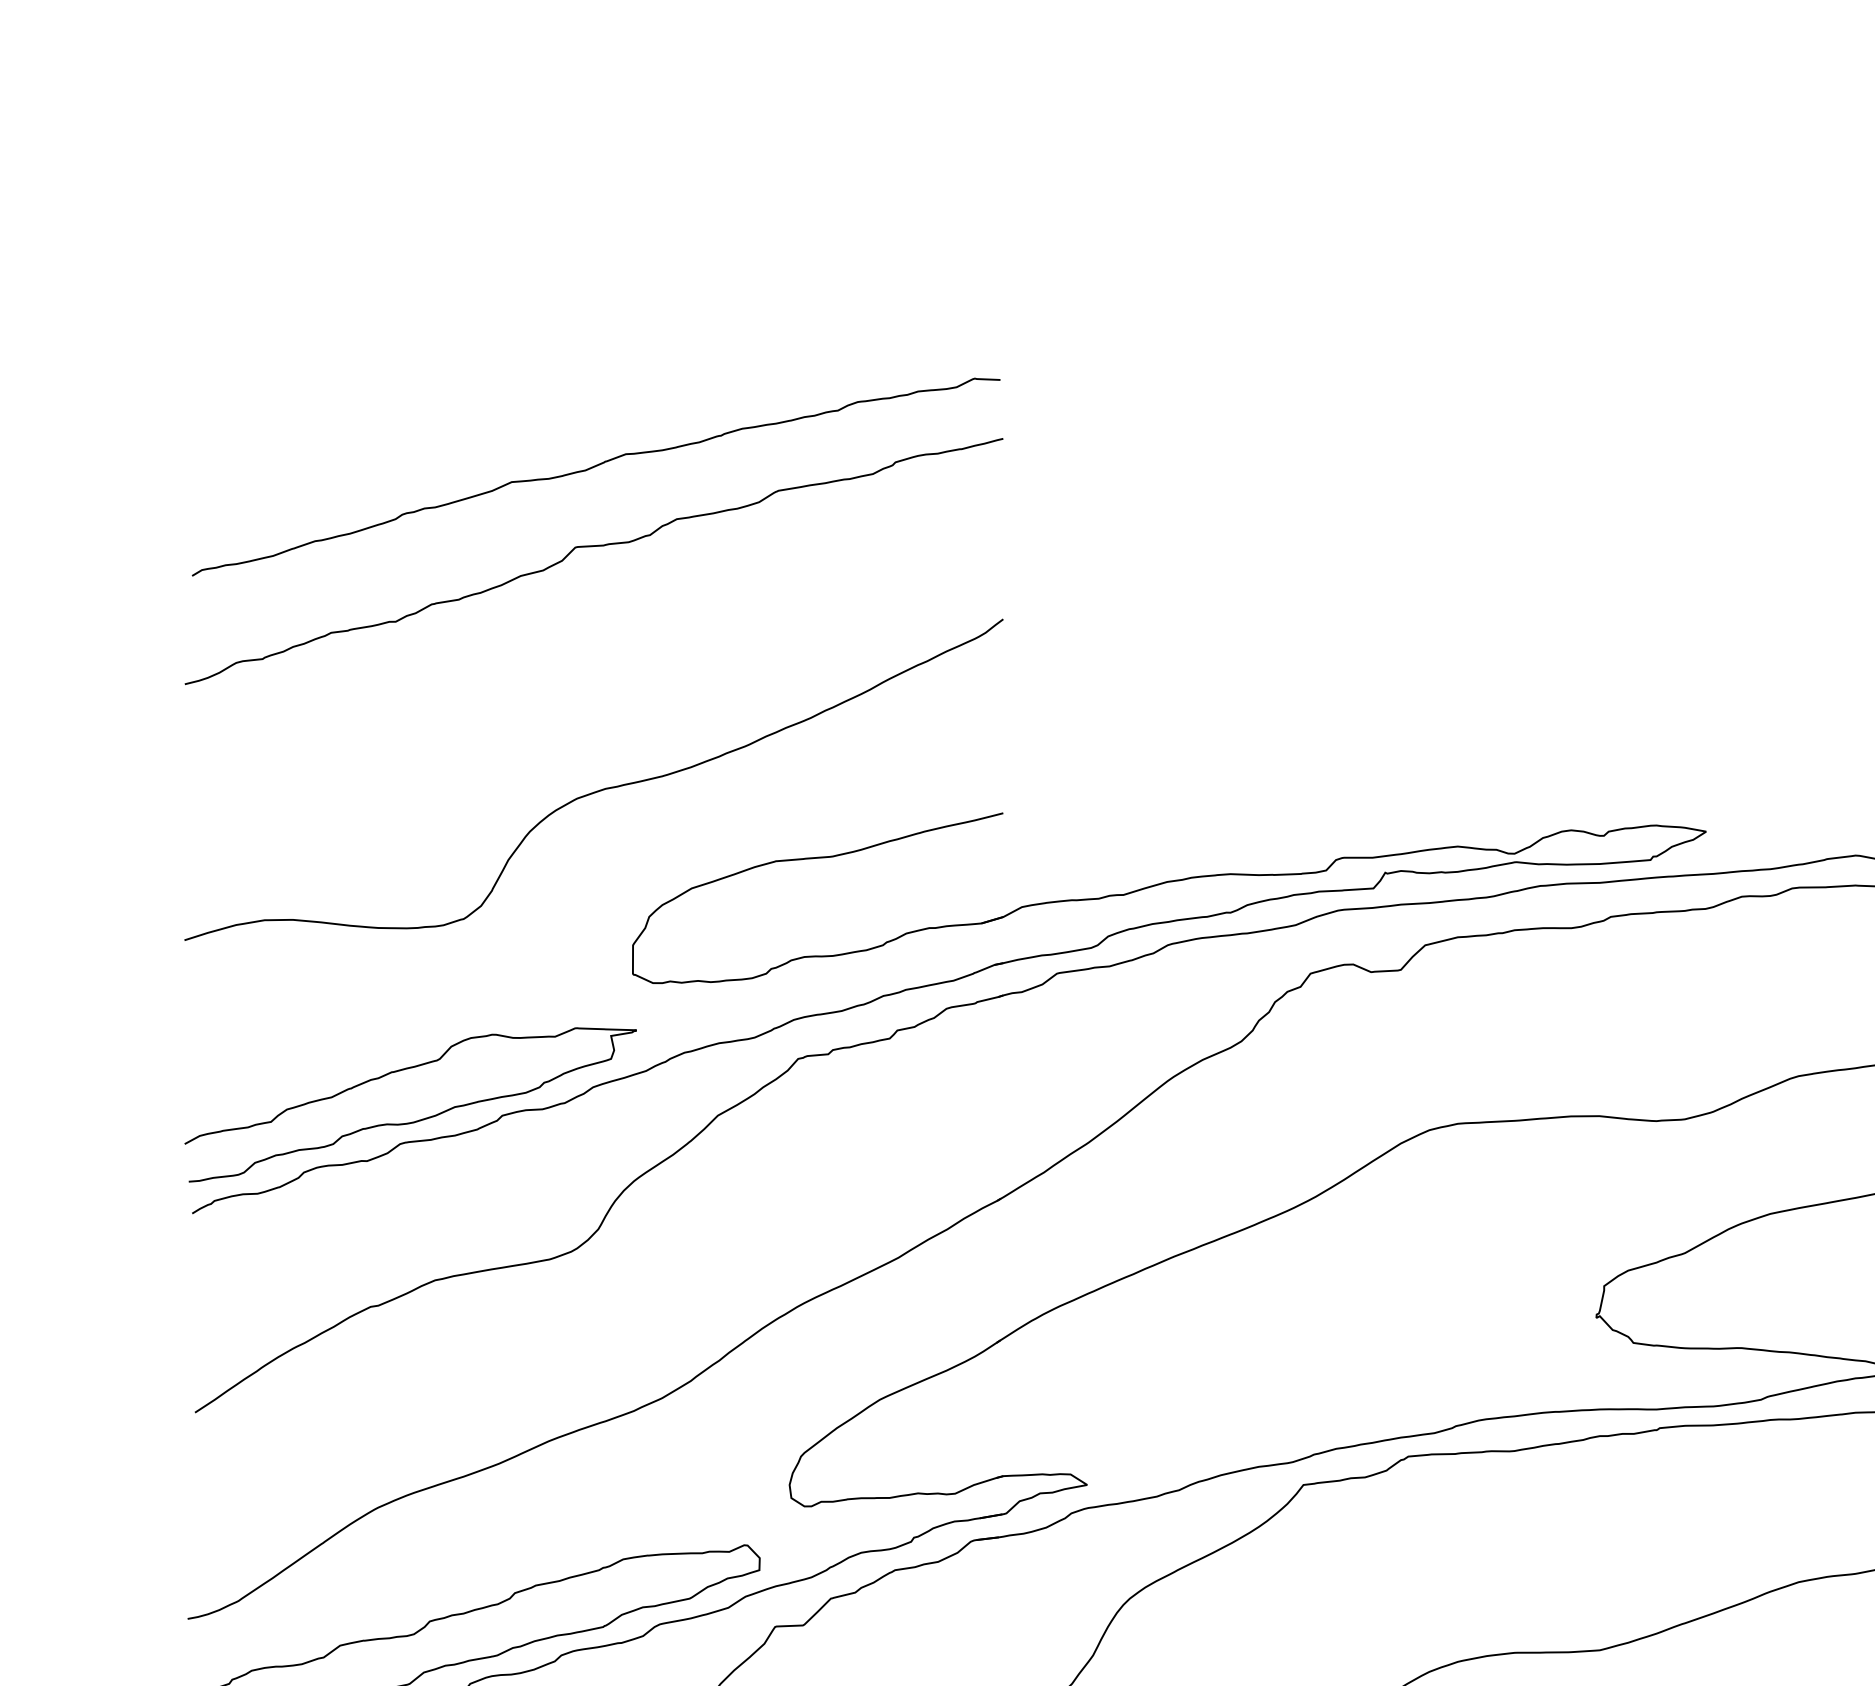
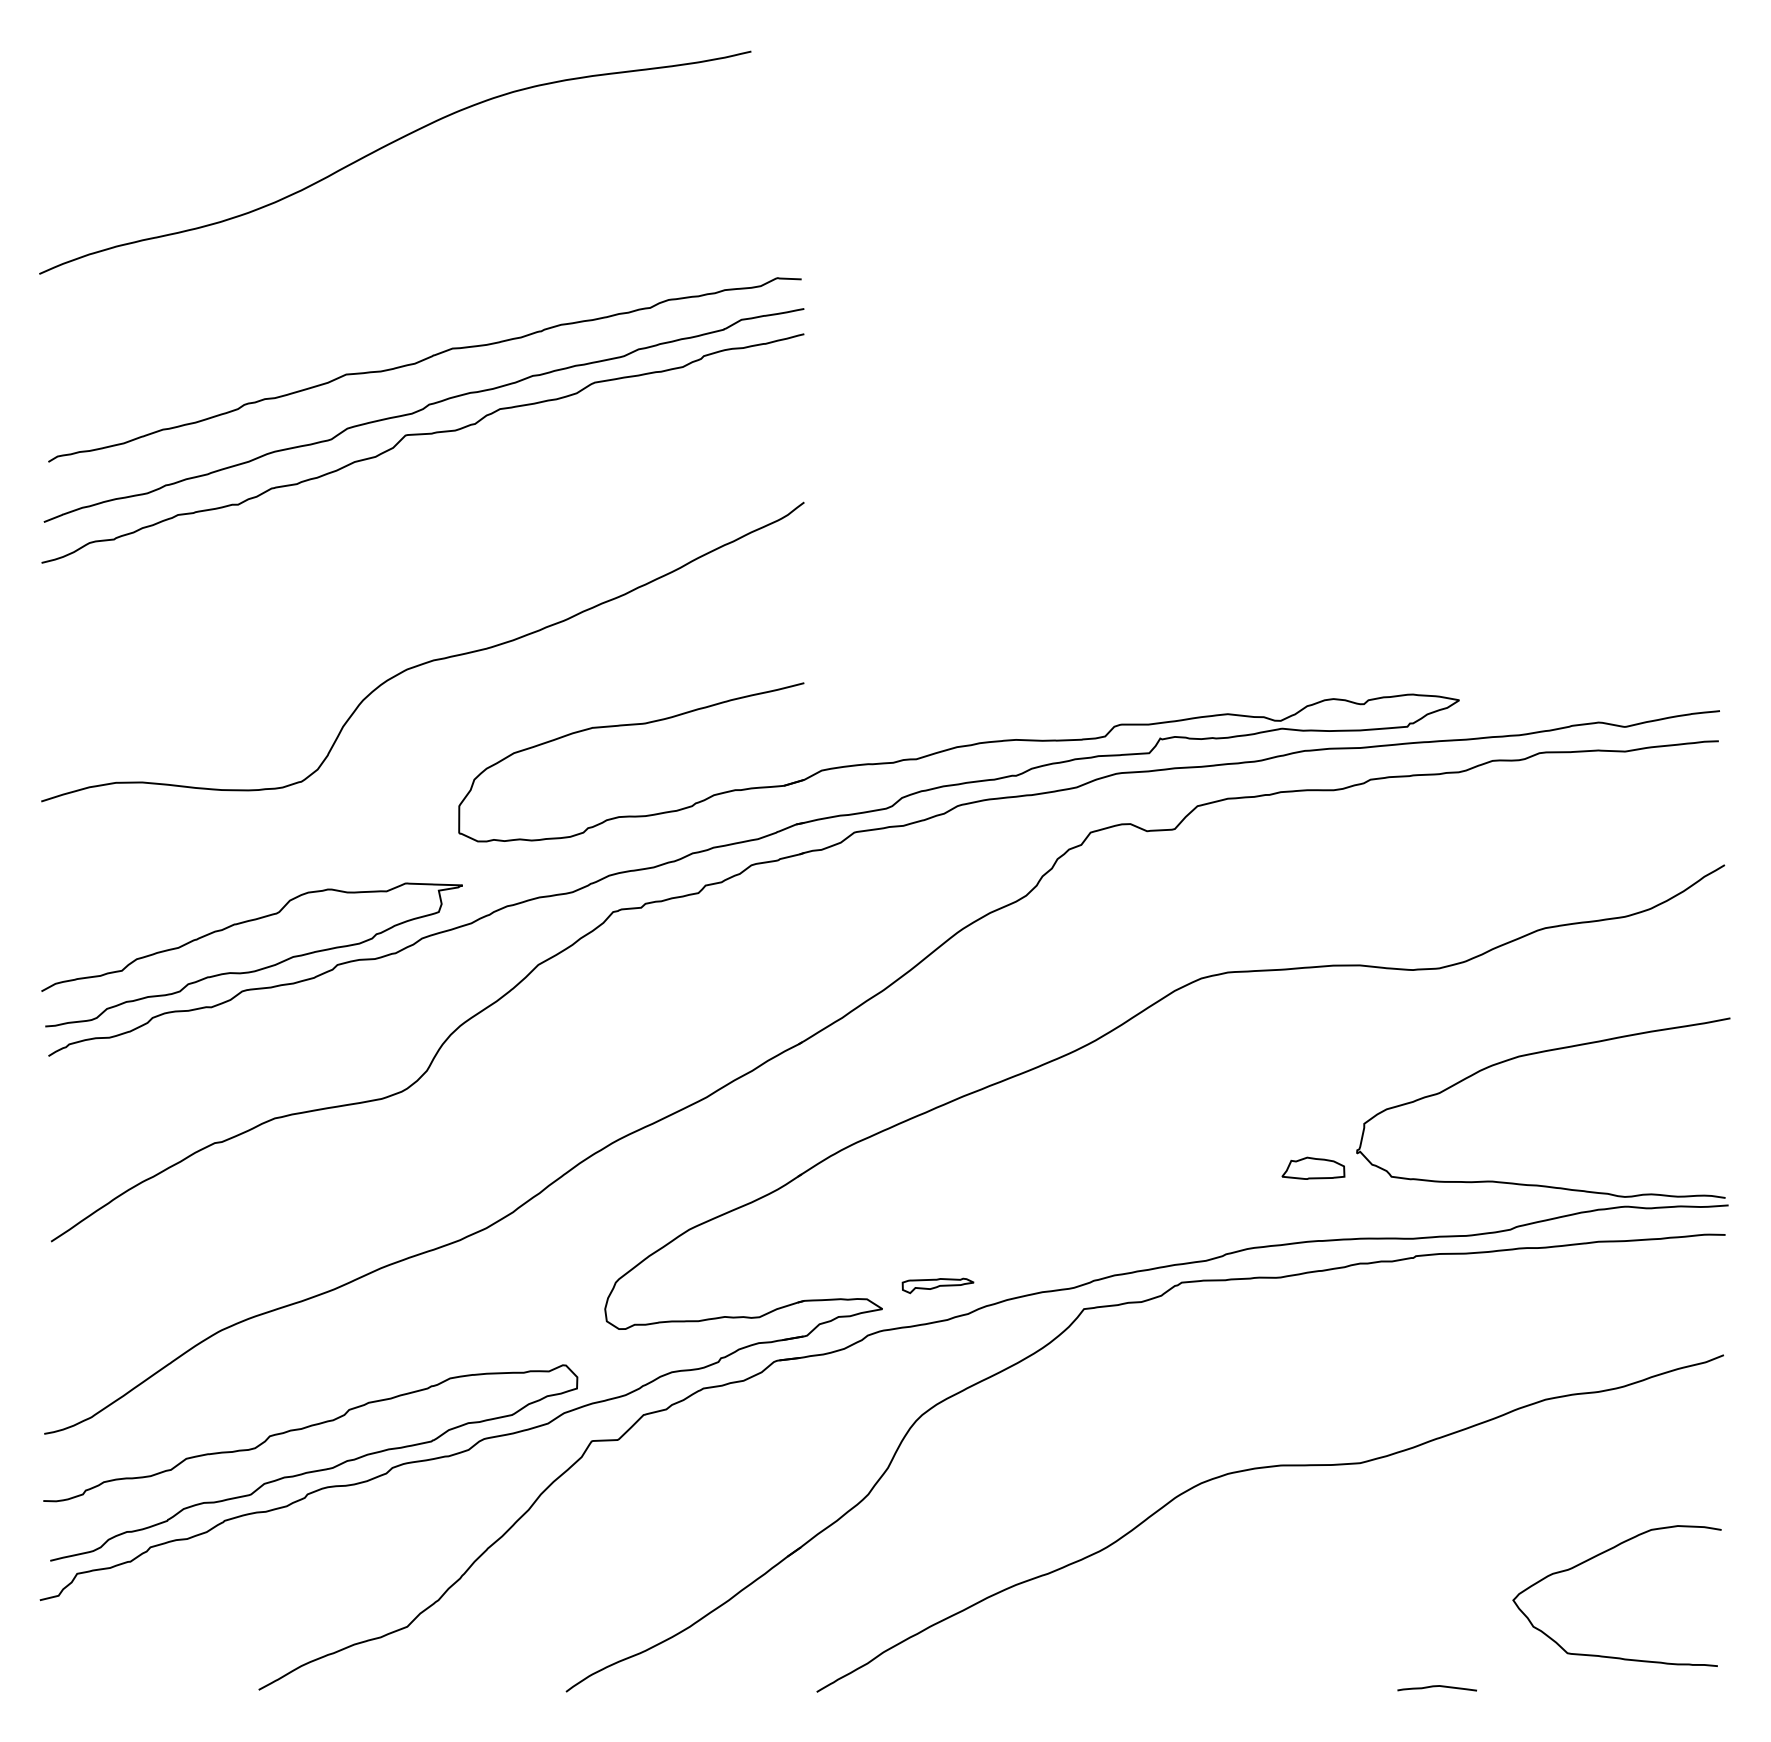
curve: (554, 237) -> (386, 146), added
curve: (591, 521) -> (420, 411), added
part: (1549, 1333) -> (1313, 1167), added
part: (1146, 1459) -> (937, 1285), added

